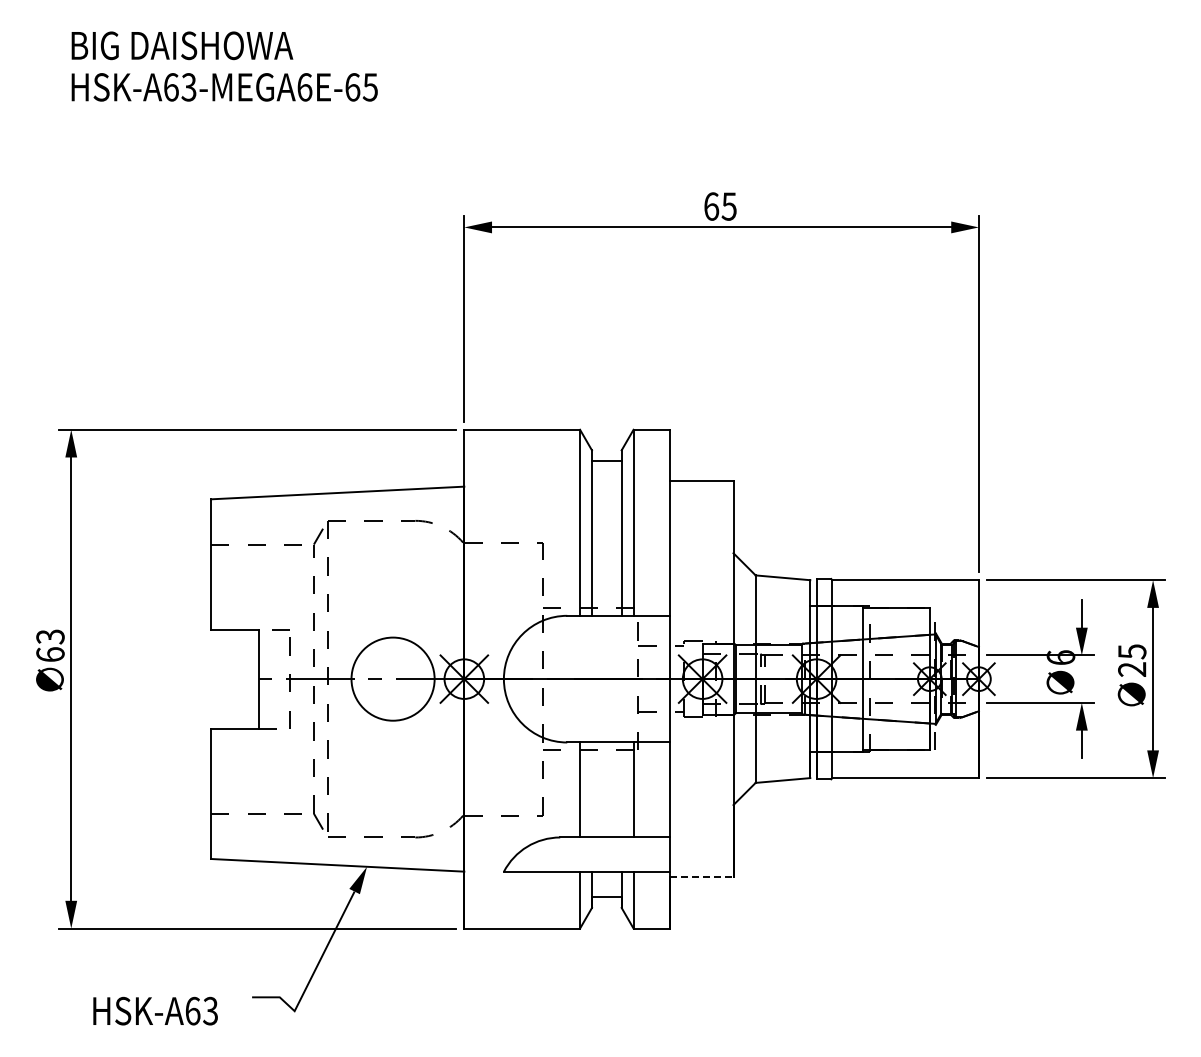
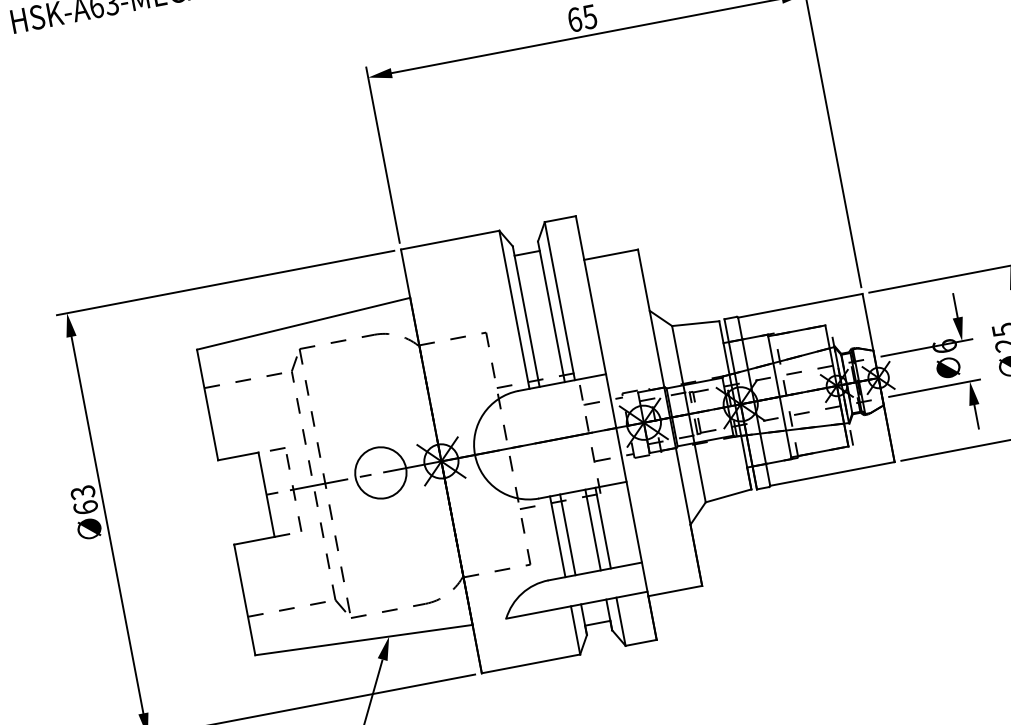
circle: (392, 678) -> (380, 472), size x0.71
line: (591, 789) -> (567, 534), added
line: (621, 789) -> (592, 529), added
line: (701, 877) -> (675, 591), dashed -> solid

